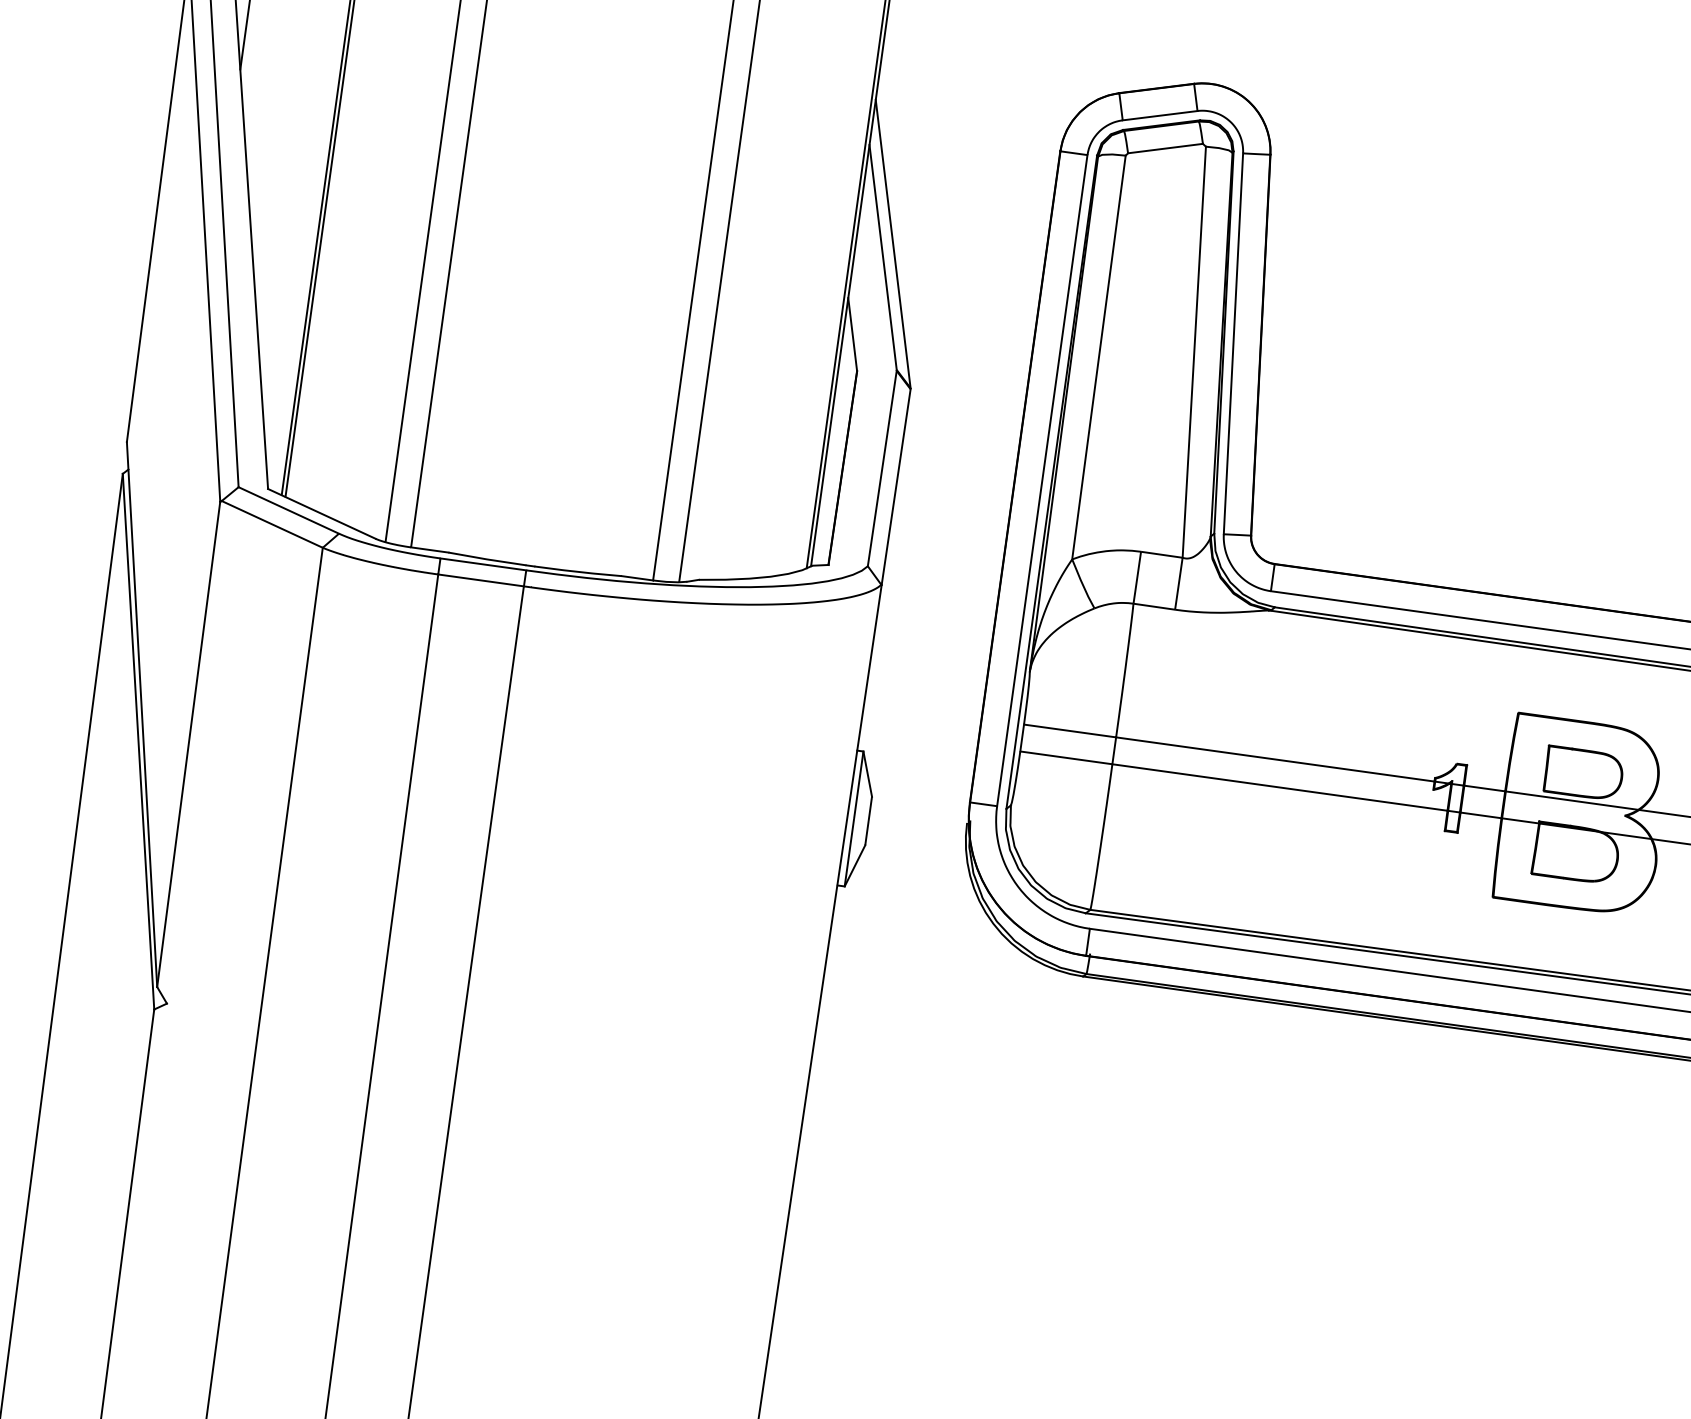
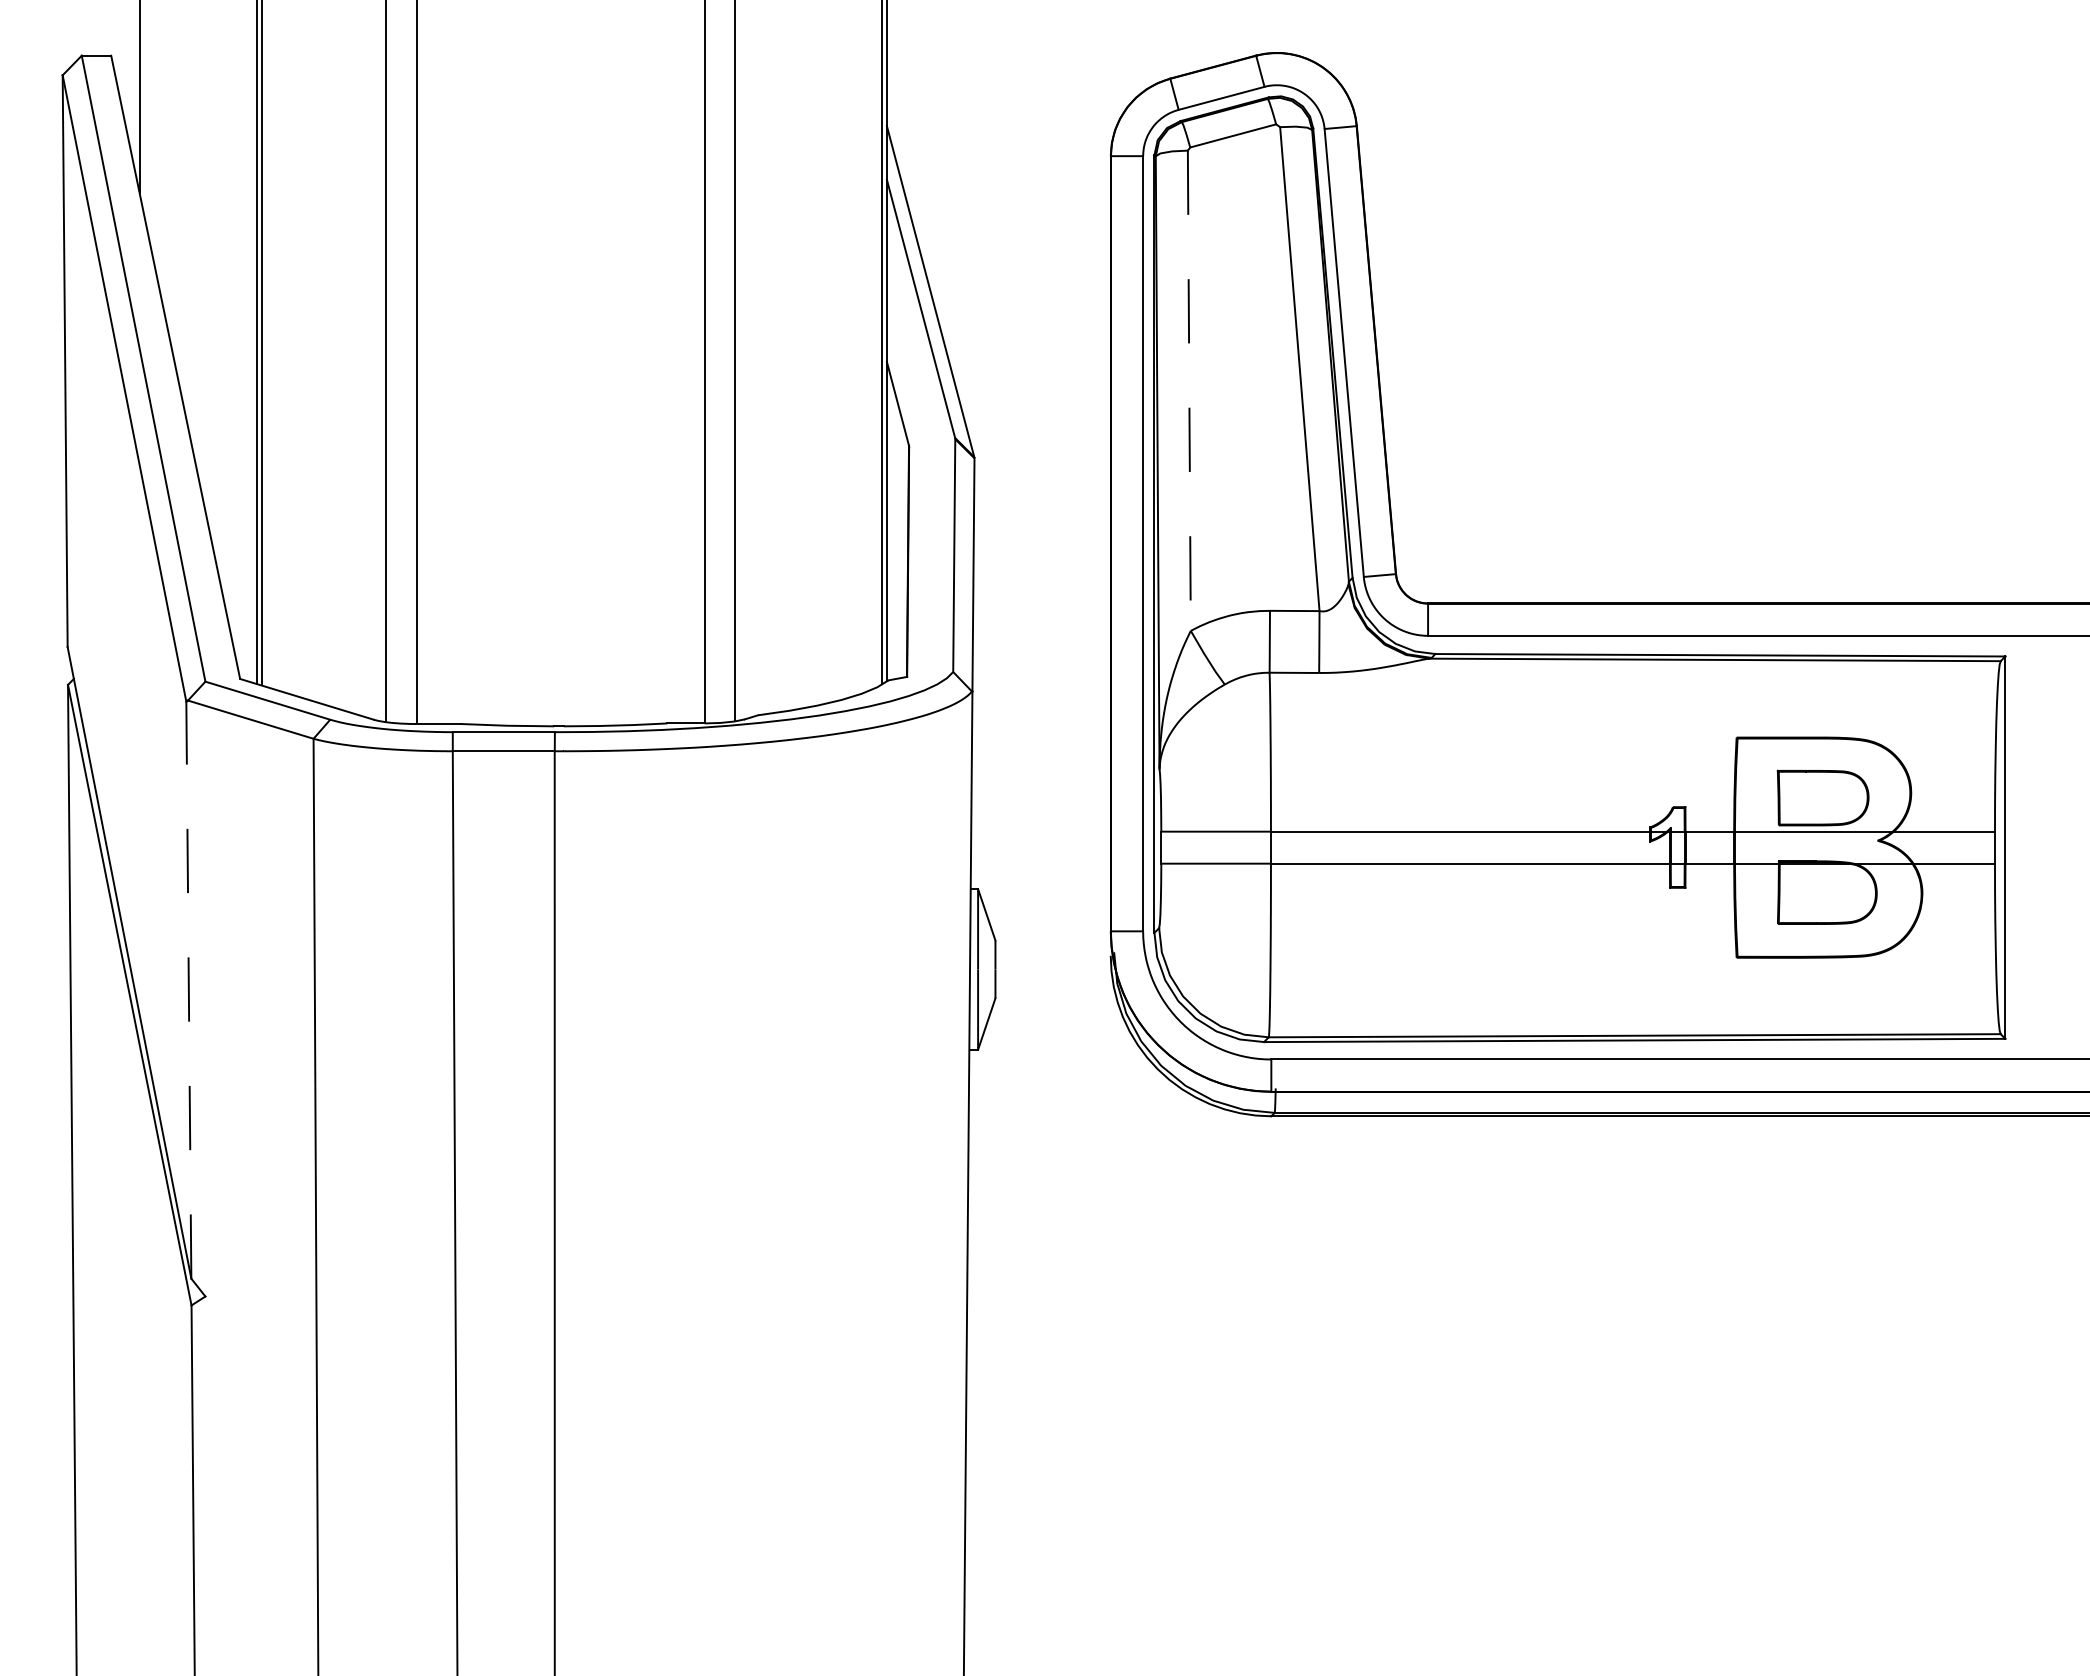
line: (1099, 358) -> (1189, 391), solid -> dashed
line: (188, 744) -> (188, 990), solid -> dashed

